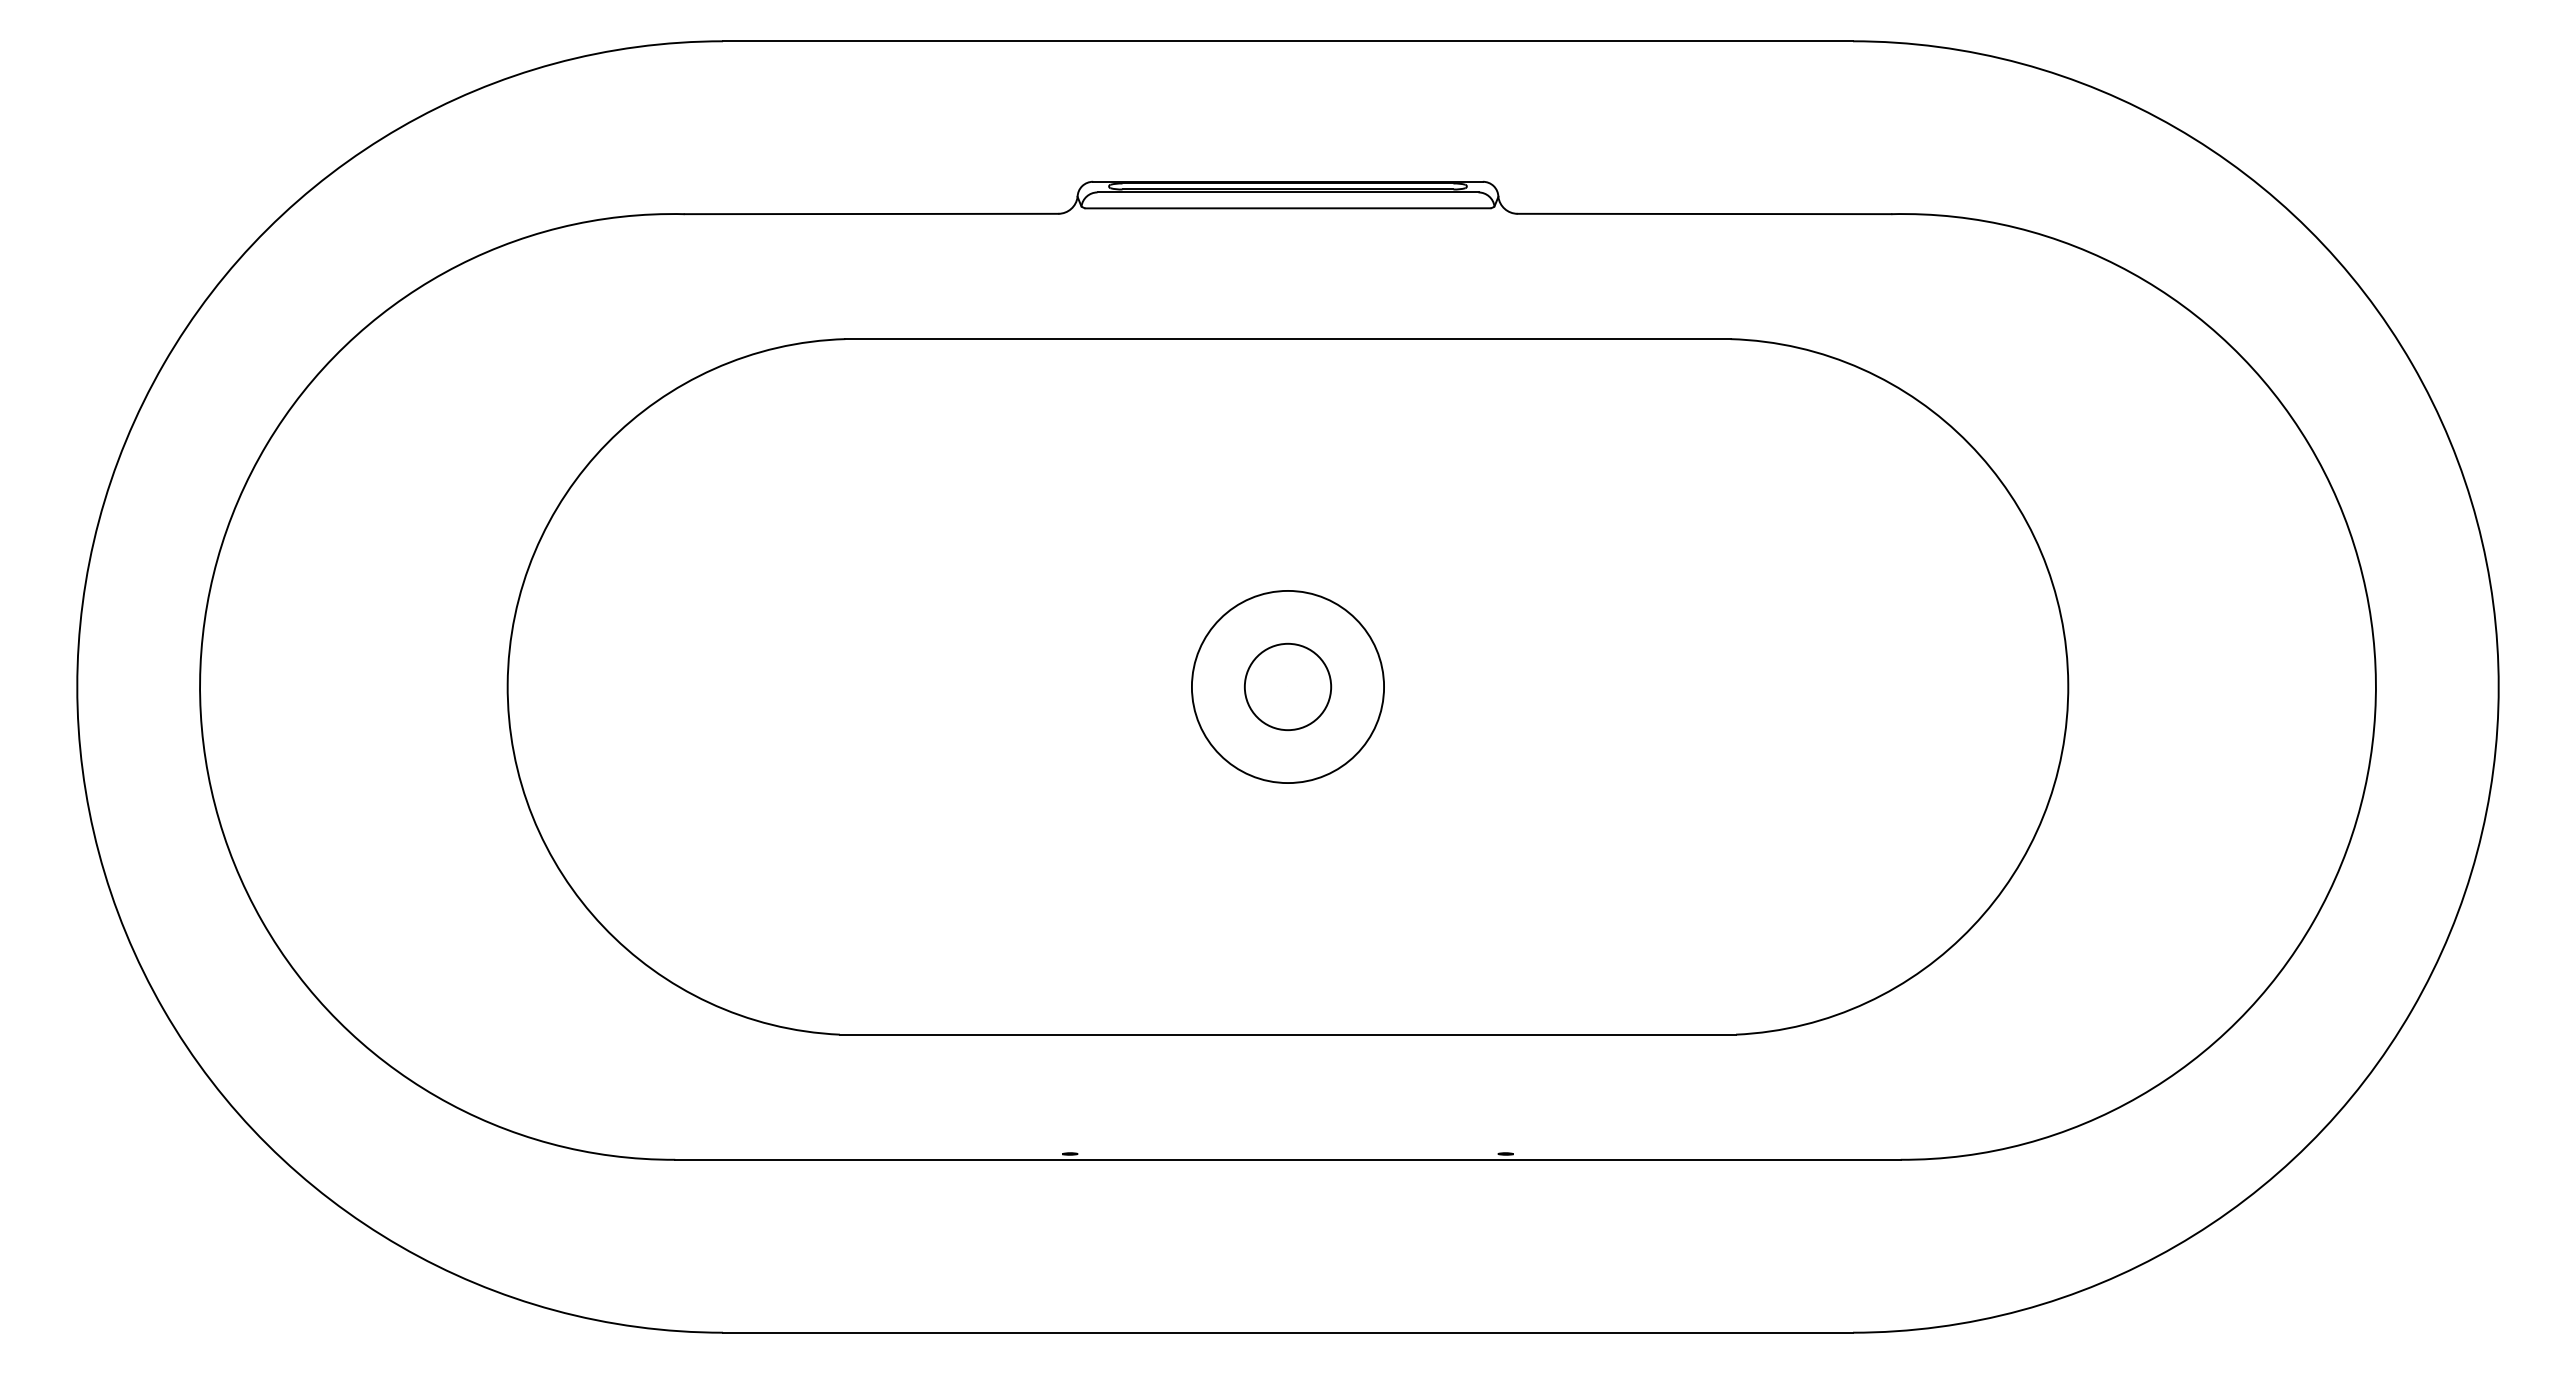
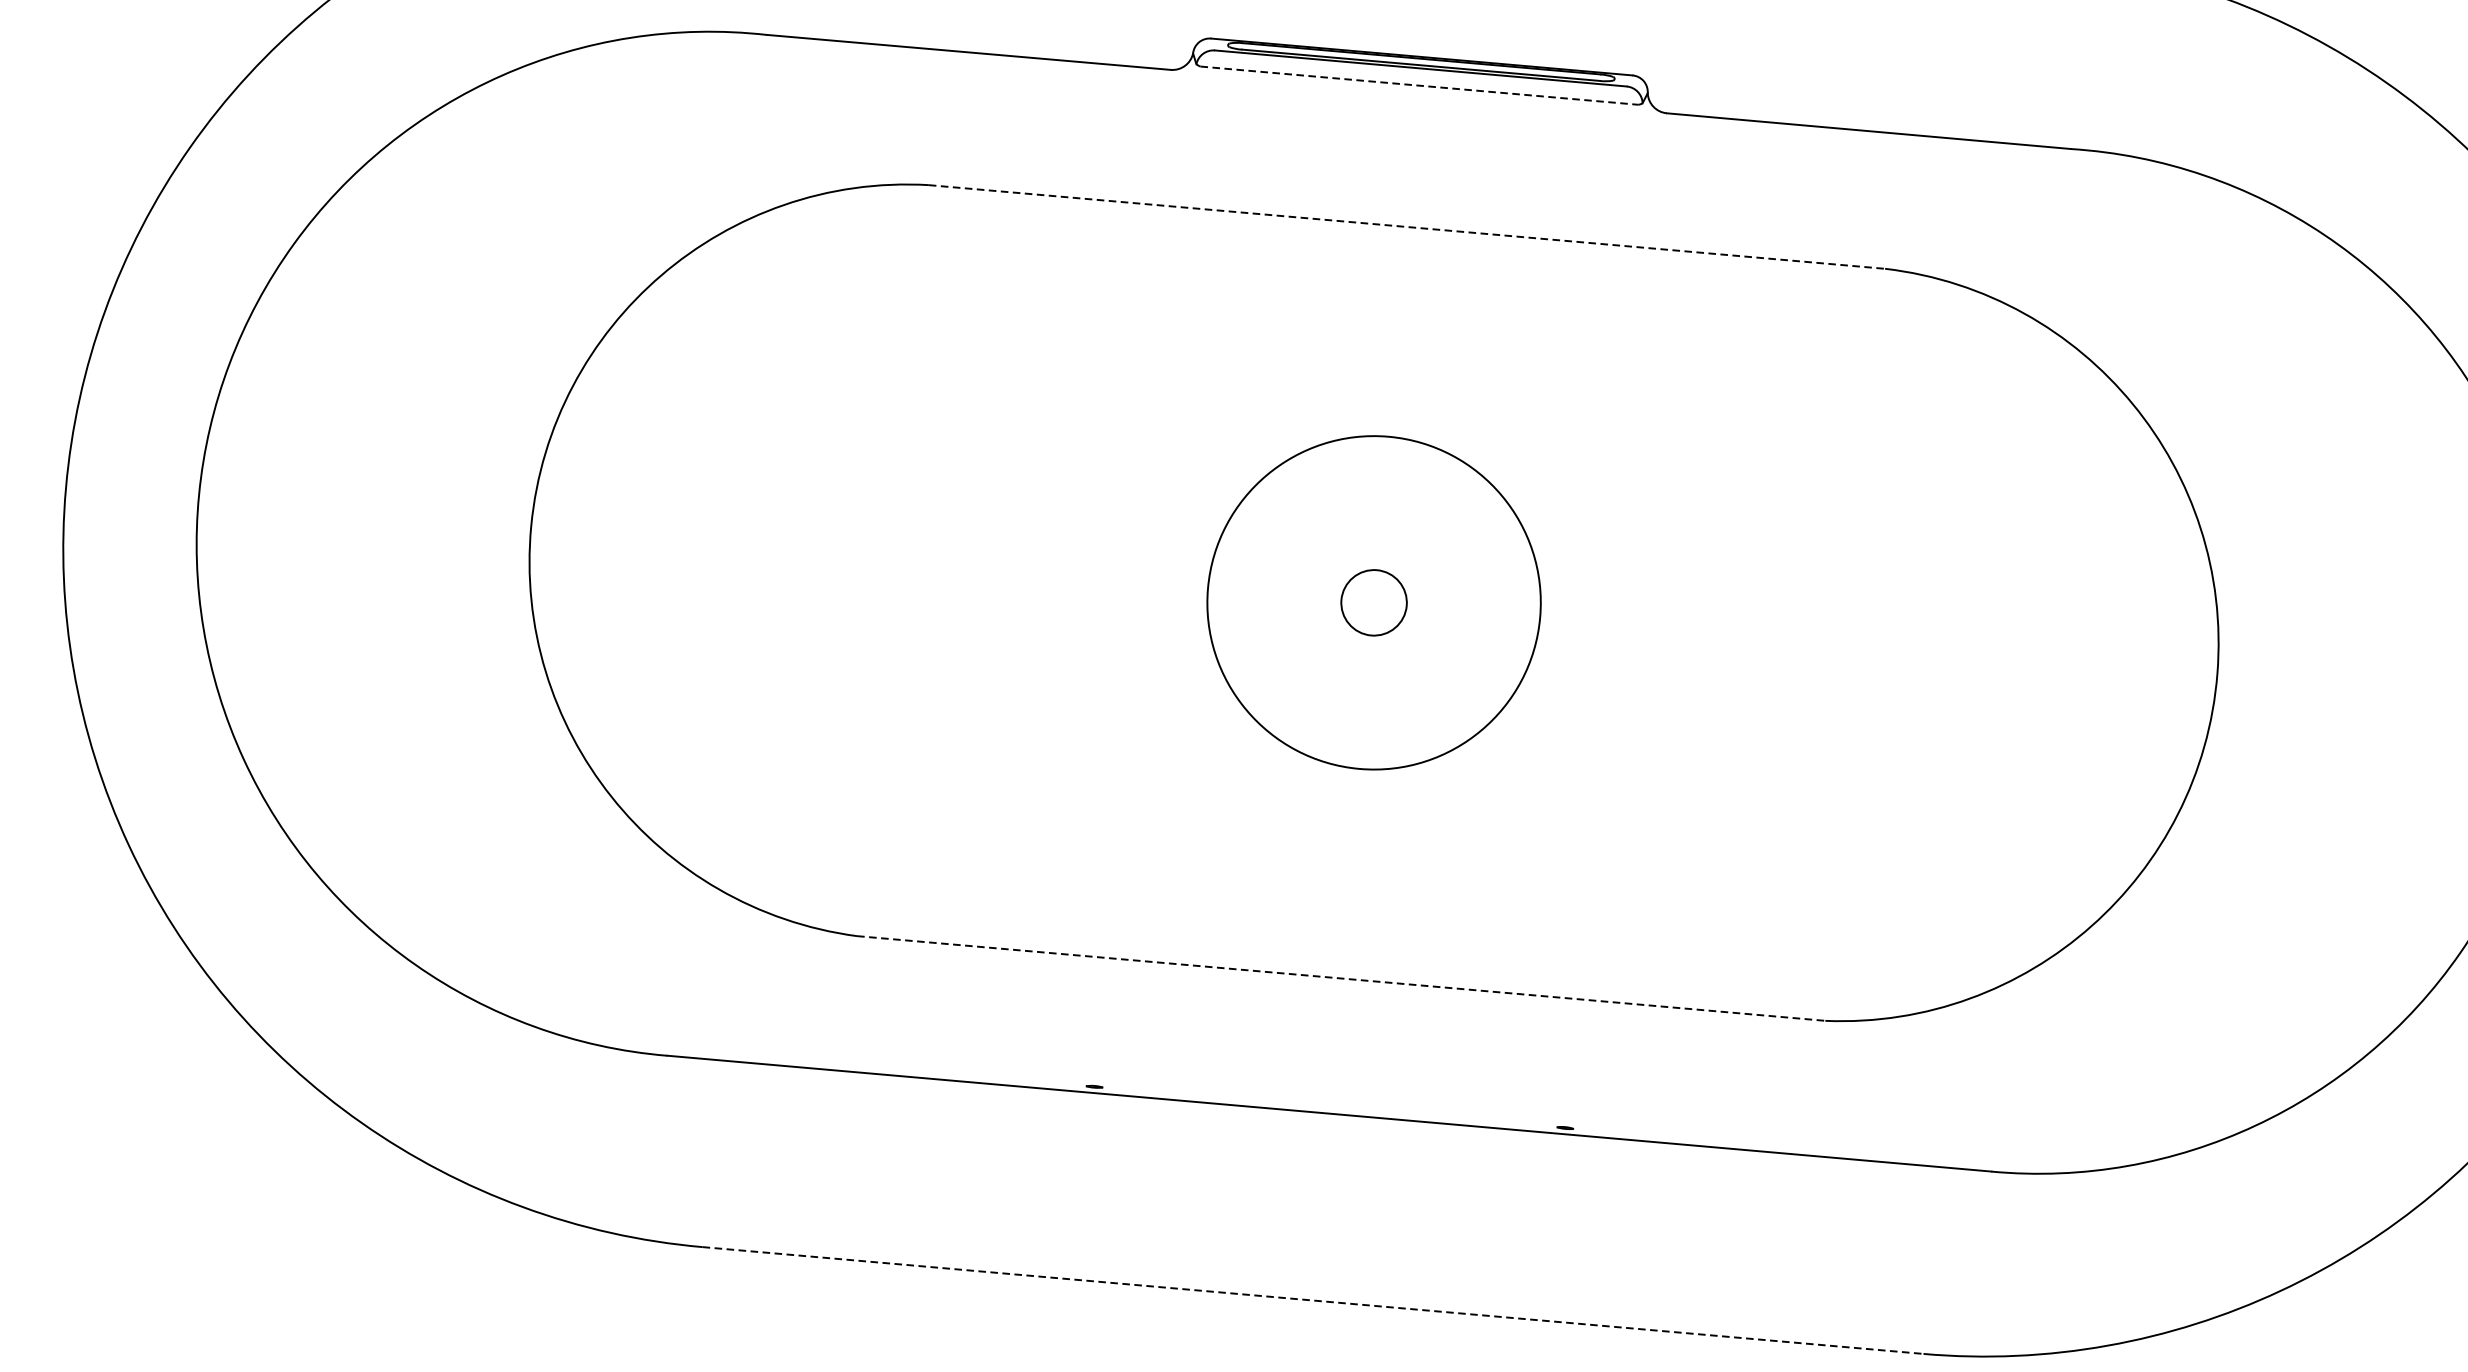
line: (1288, 208) -> (1419, 85), solid -> dashed
line: (1288, 339) -> (1407, 227), solid -> dashed
circle: (1287, 686) -> (1373, 602), size x0.7
circle: (1287, 686) -> (1373, 602), size x1.6
line: (1288, 1034) -> (1341, 978), solid -> dashed
line: (1287, 1332) -> (1312, 1300), solid -> dashed

